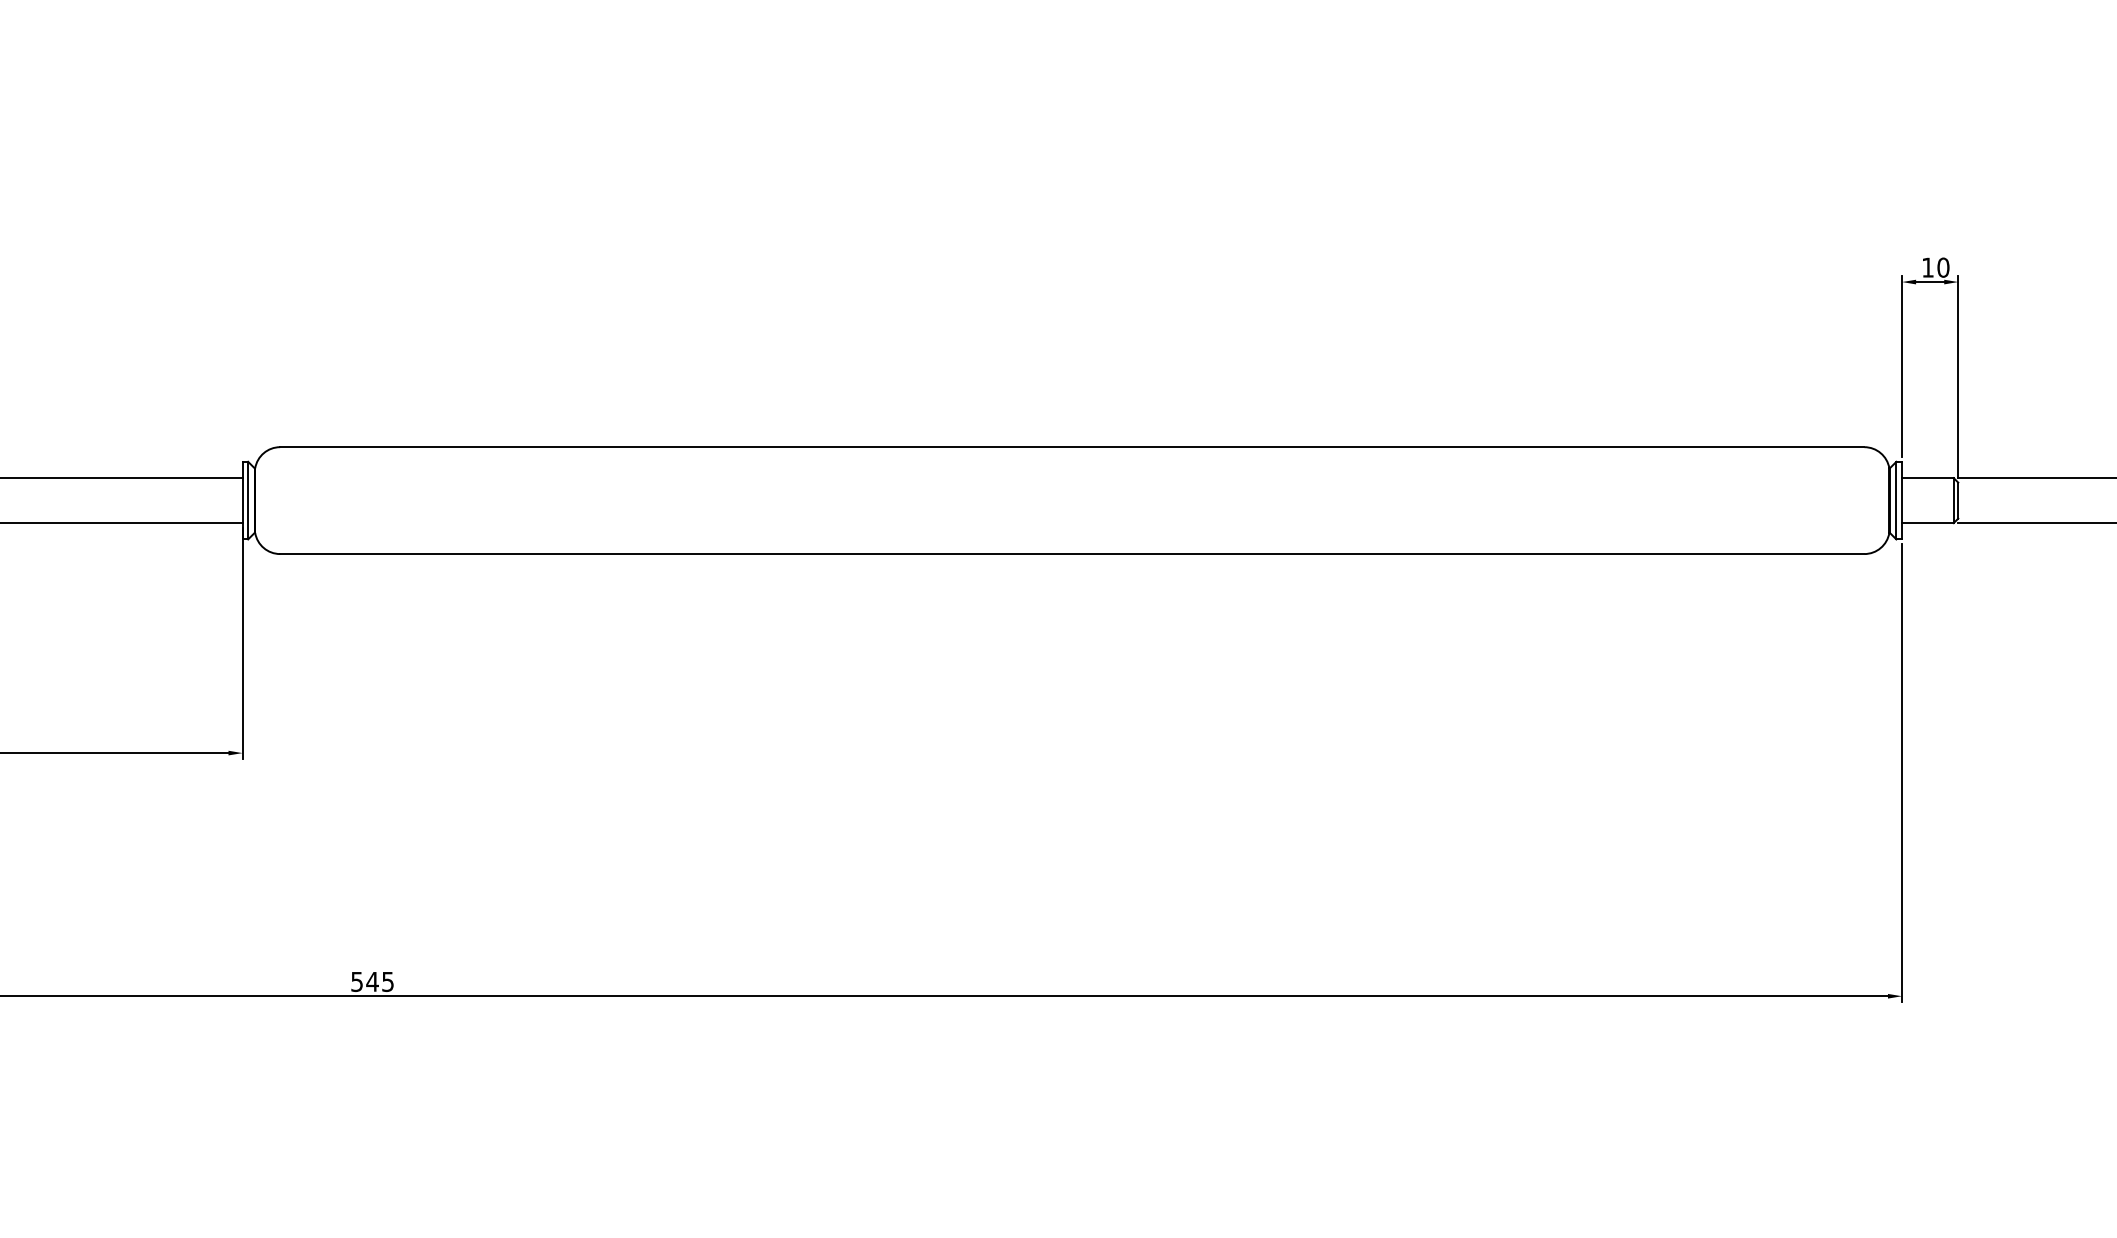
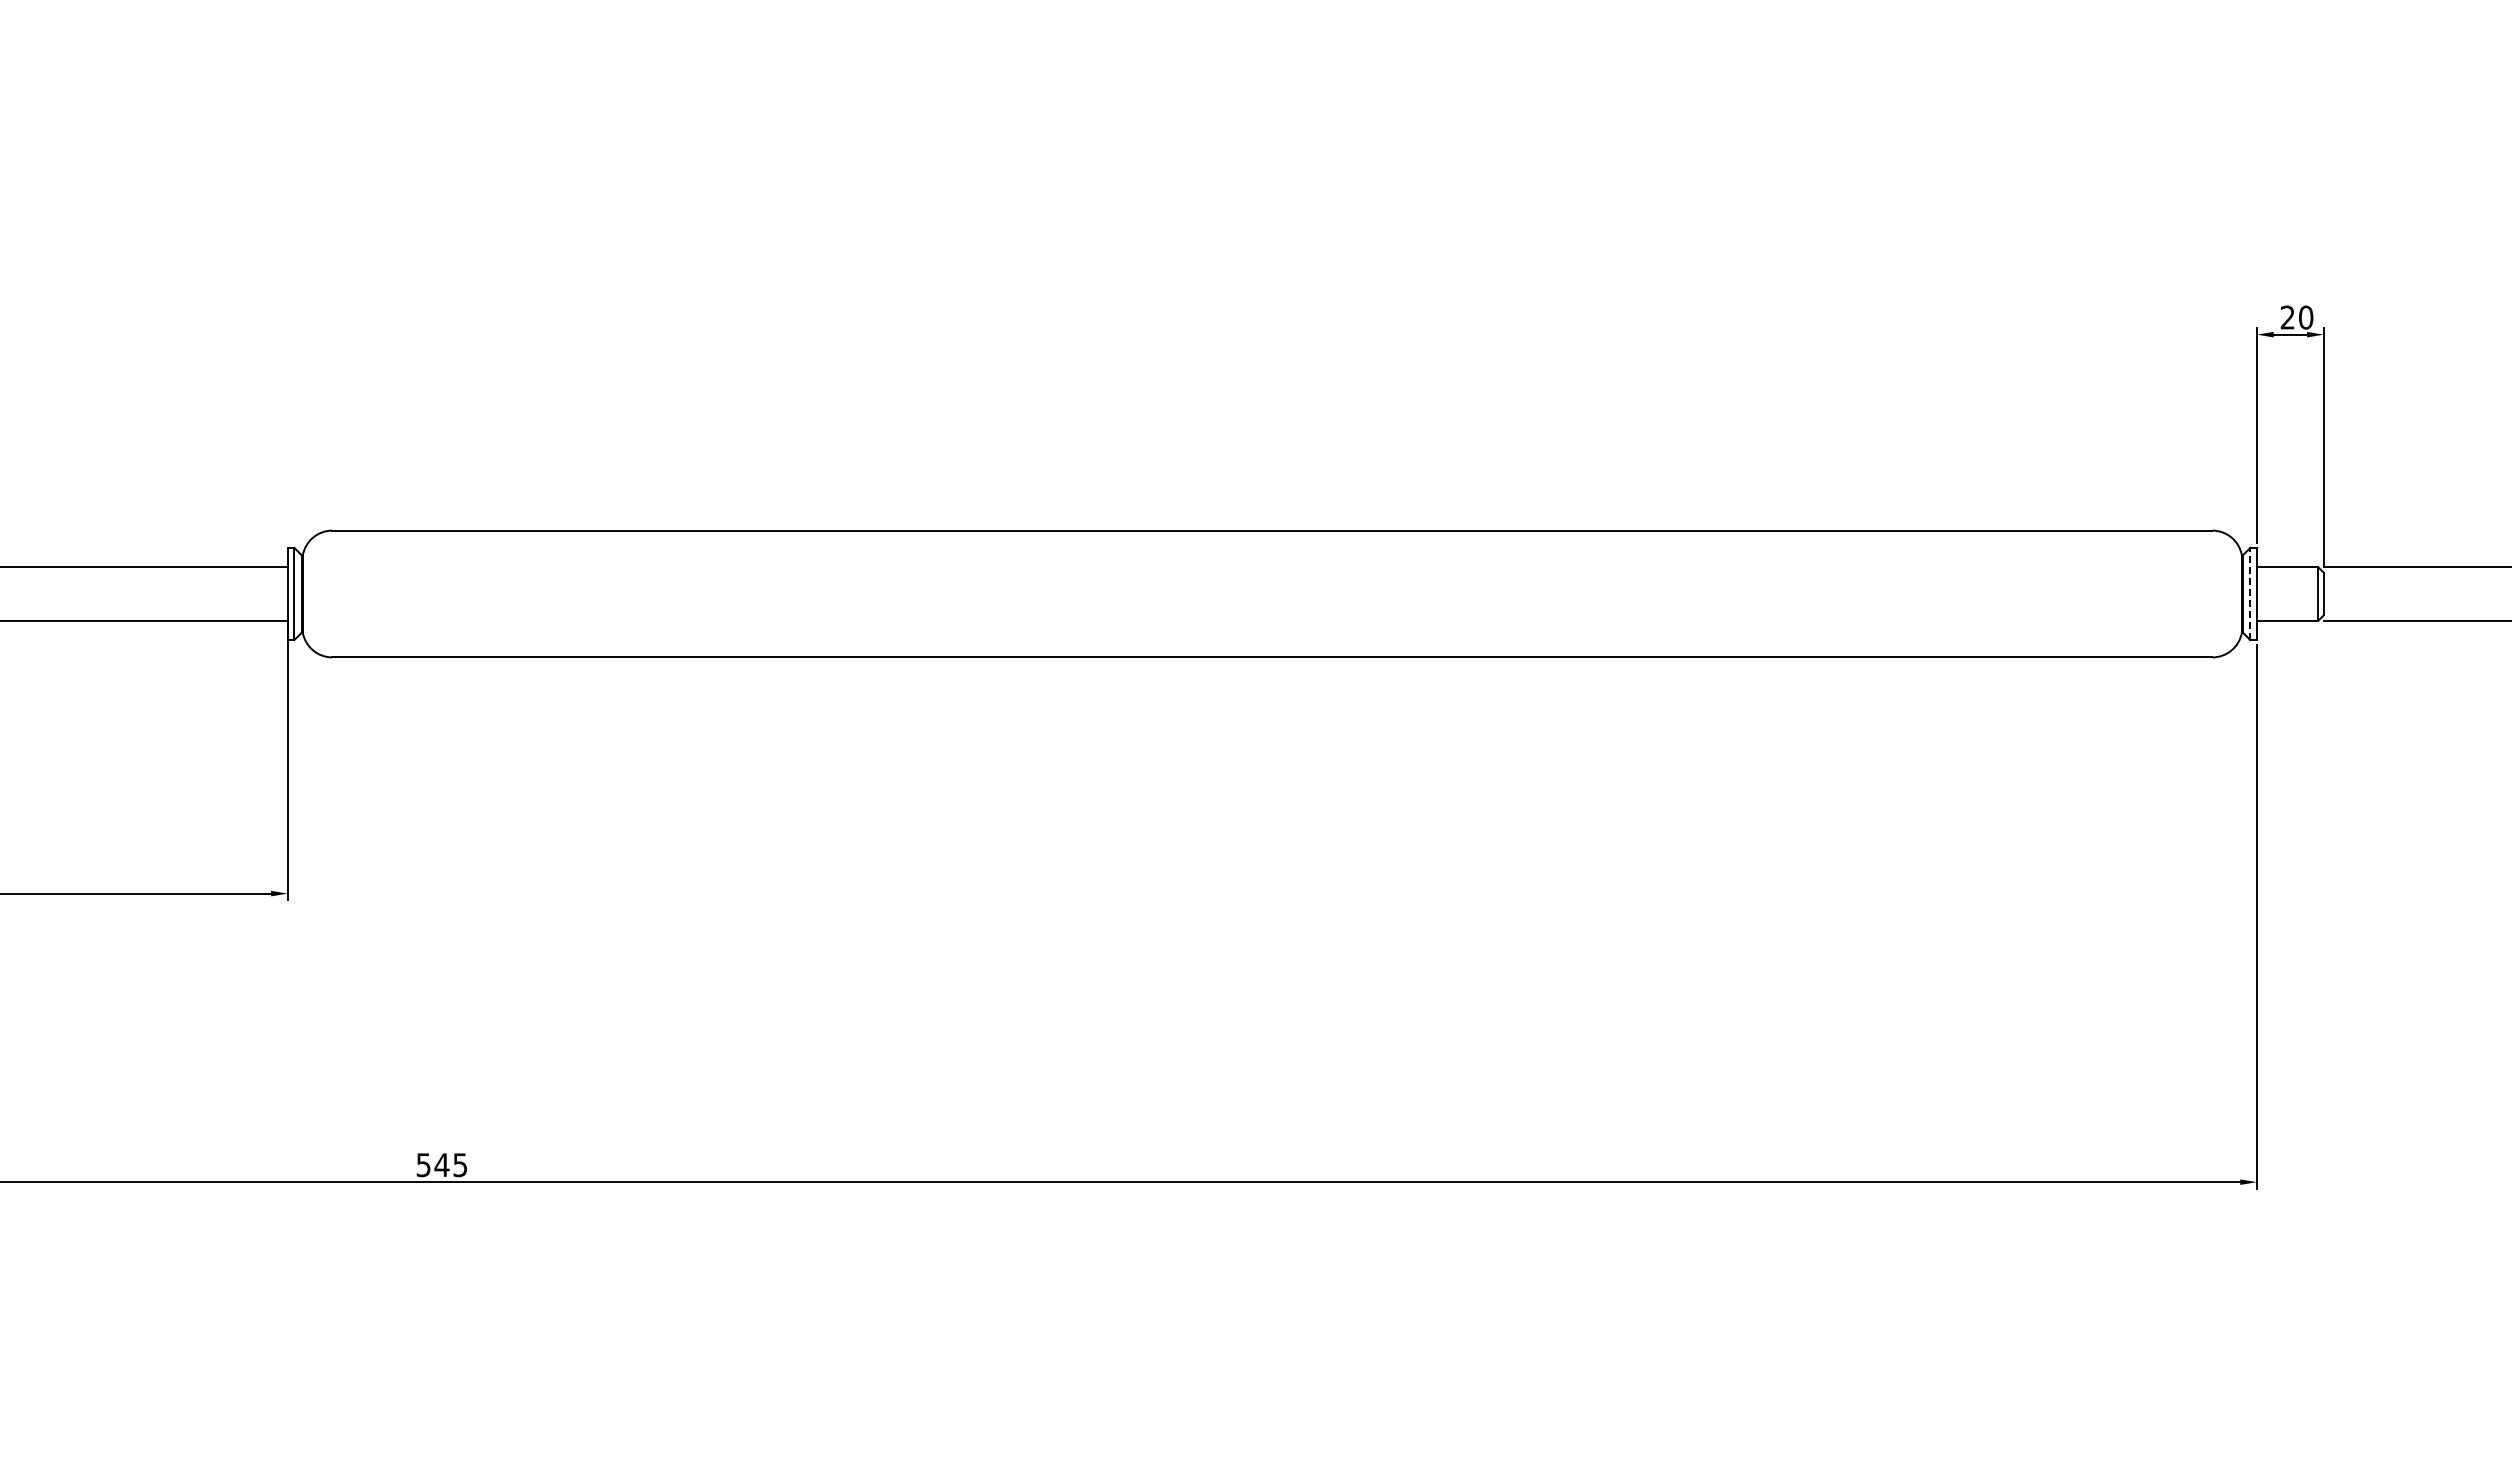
text: (1927, 267) -> (2287, 317), 10 -> 20
line: (1896, 500) -> (2250, 593), solid -> dashed

